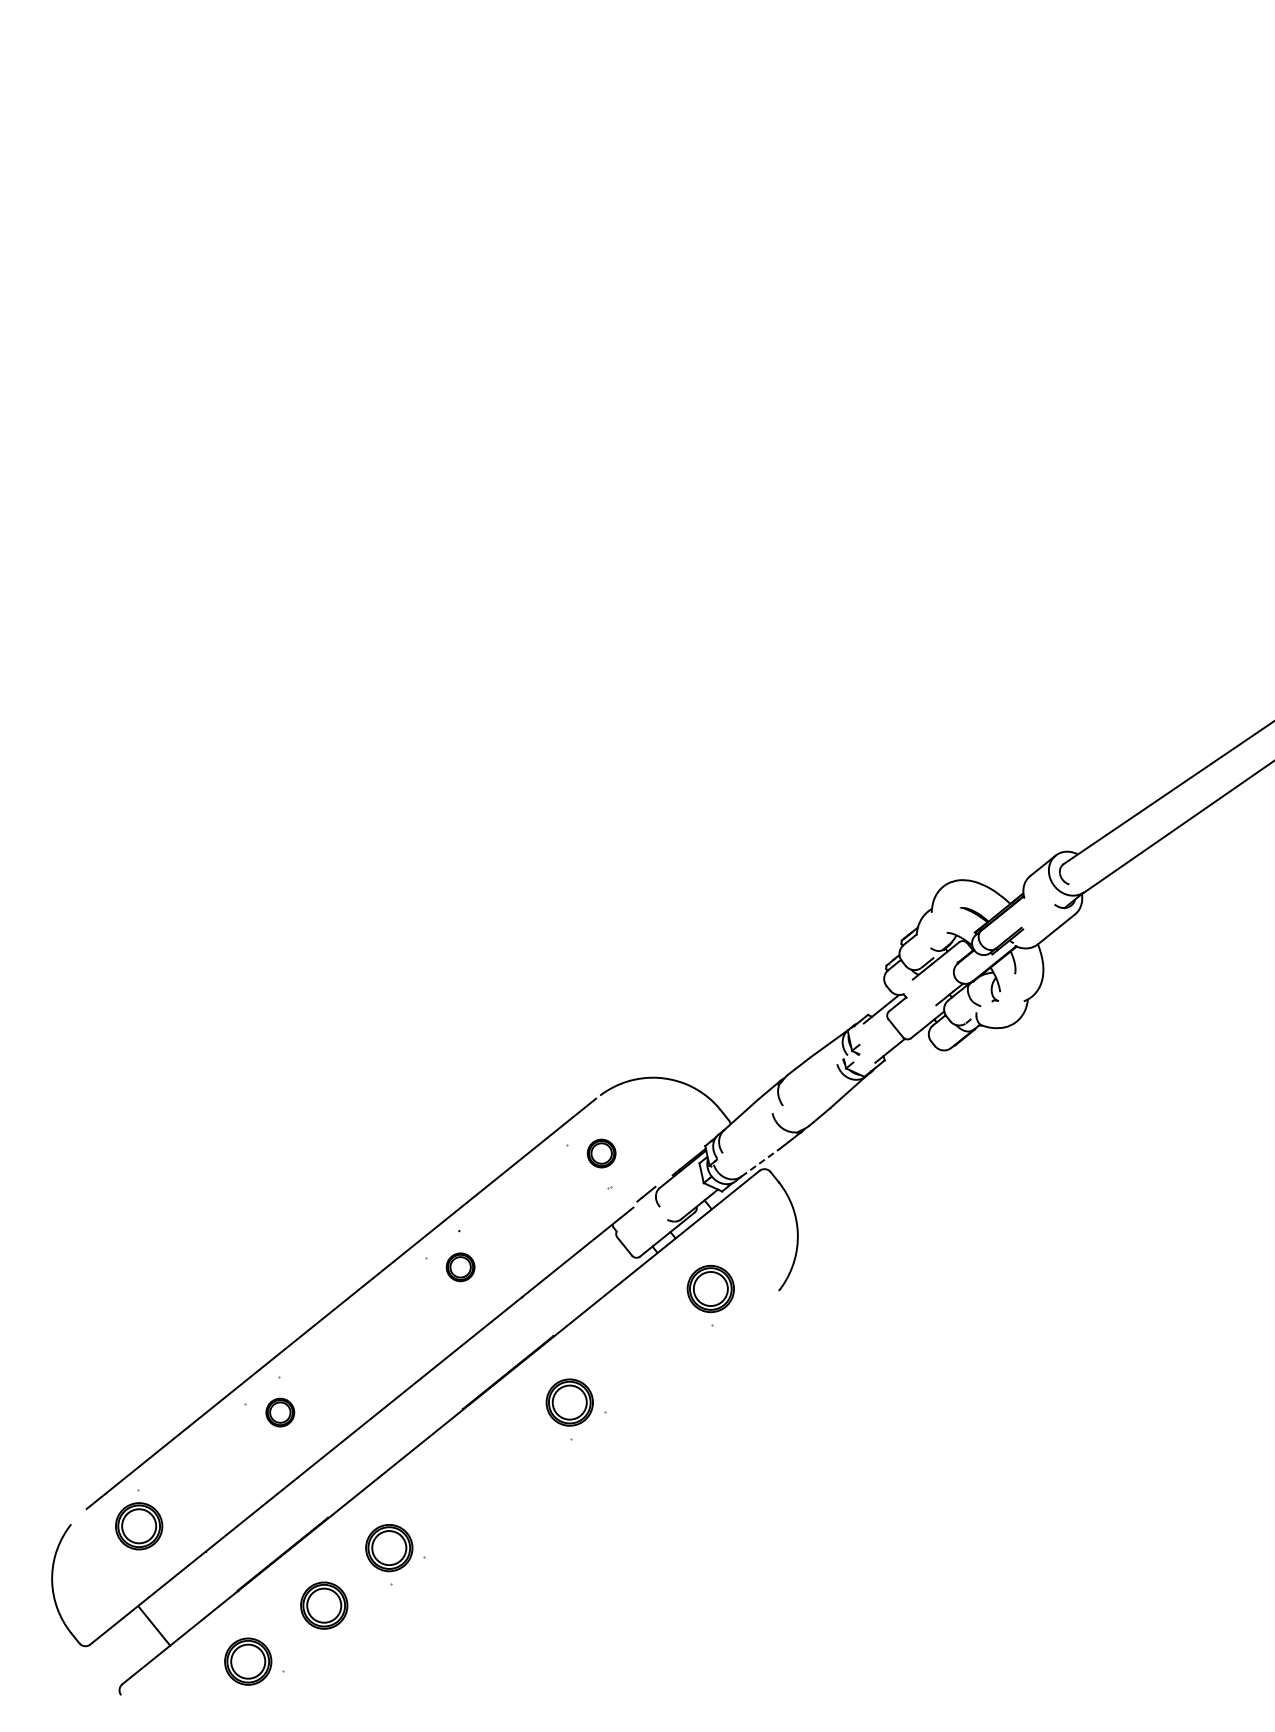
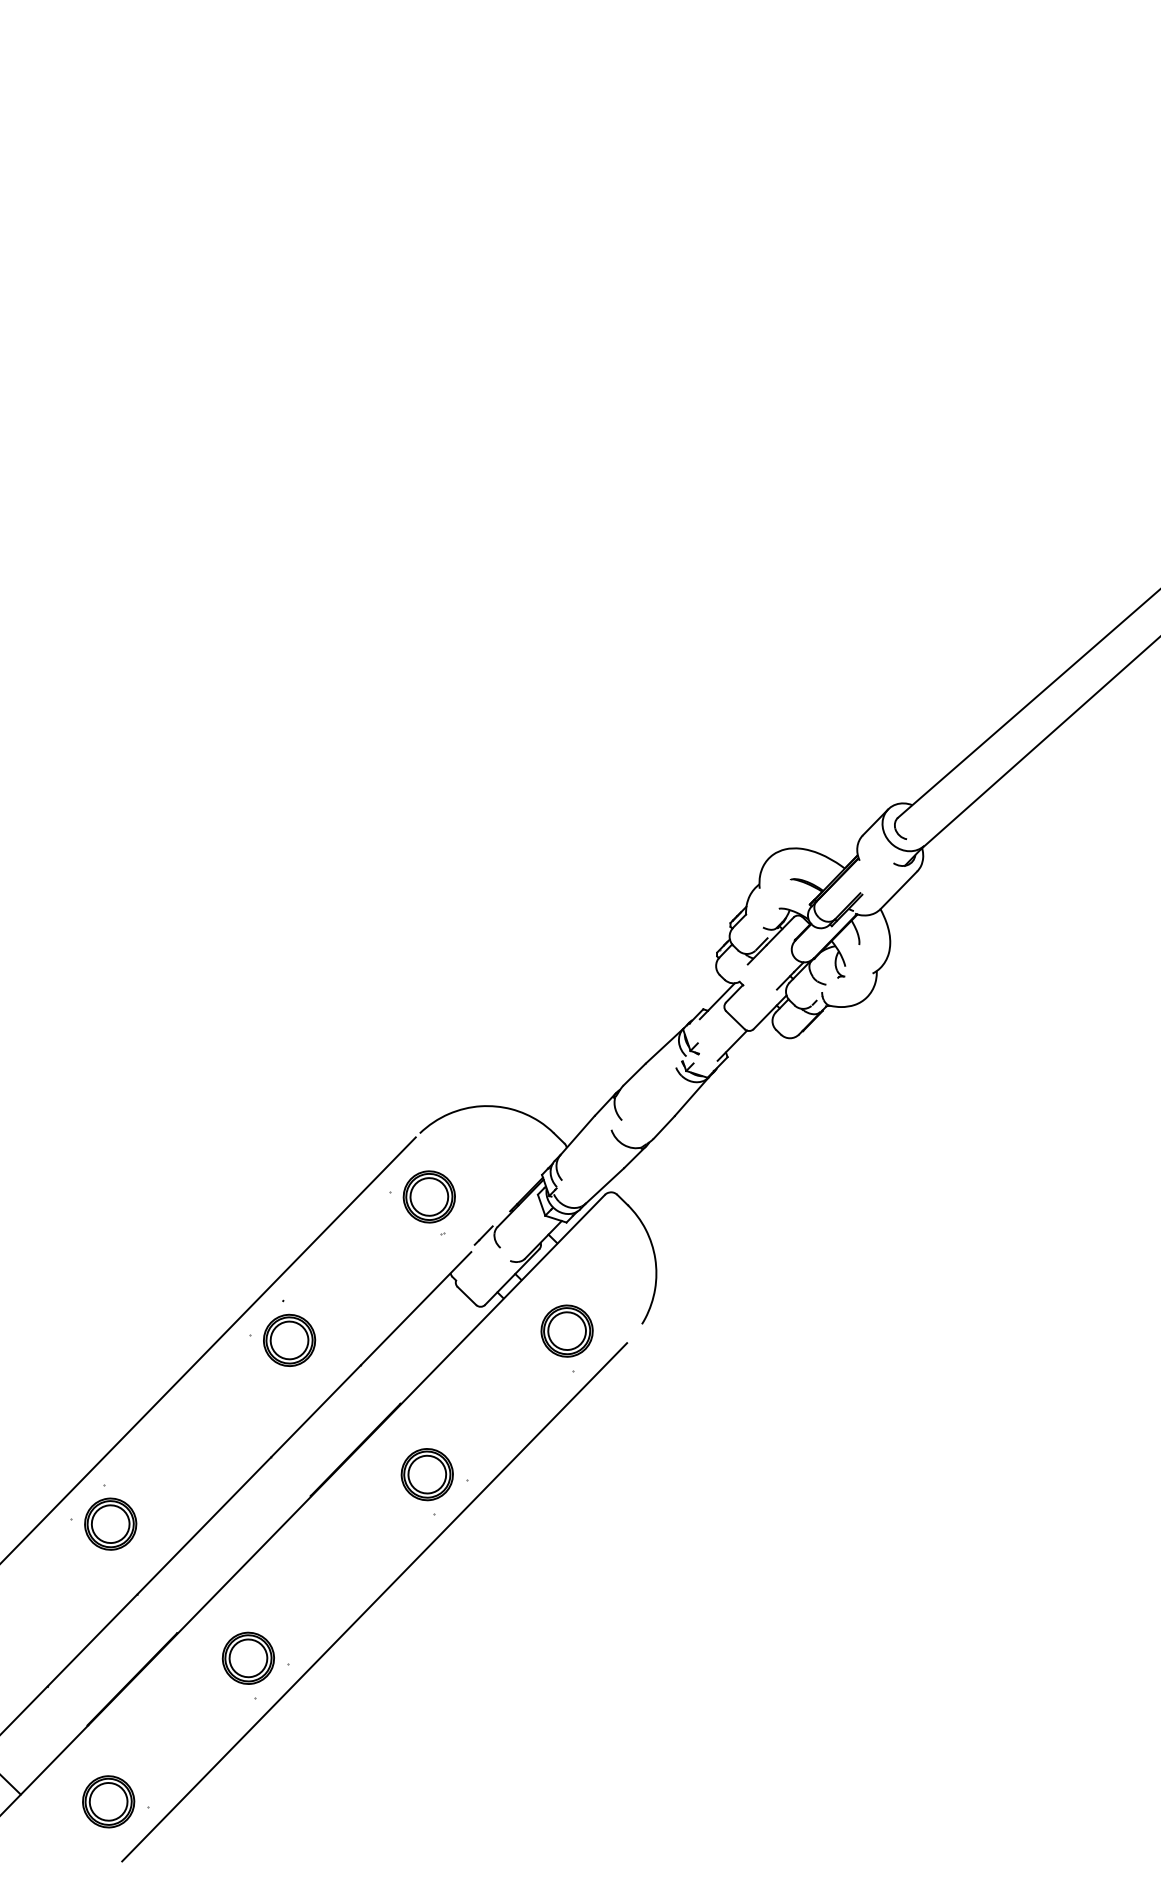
part: (601, 1153) -> (429, 1196), size x1.67
line: (760, 1162) -> (604, 1185), dashed -> solid
part: (460, 1267) -> (289, 1340), size x1.67
part: (280, 1412) -> (110, 1523), size x1.67
line: (508, 1511) -> (374, 1602), added
part: (324, 1605) -> (184, 1730), removed

